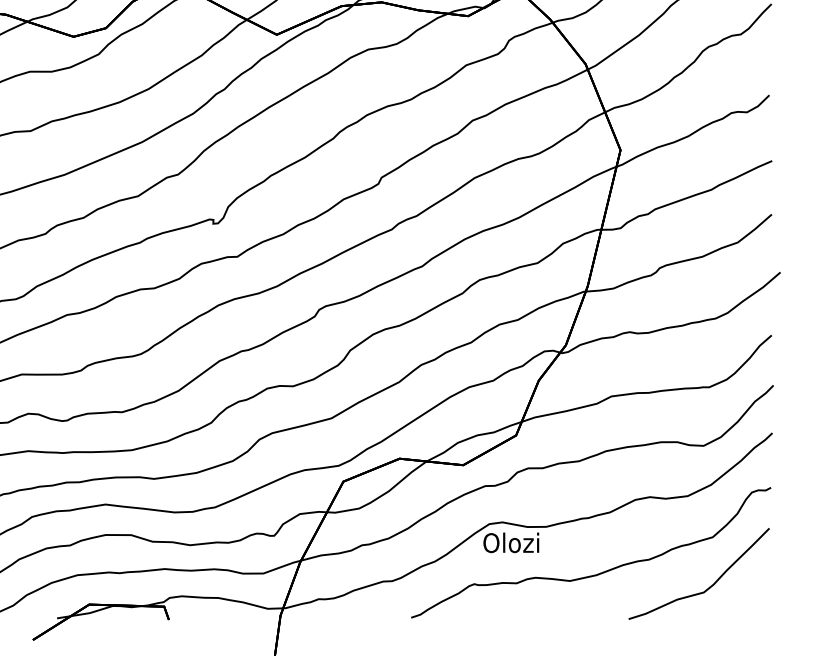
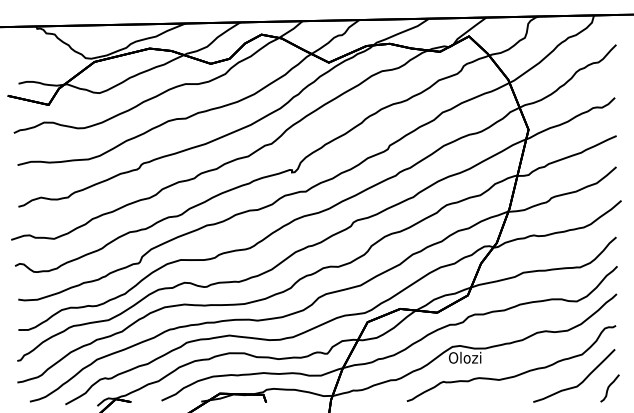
curve: (759, 593) -> (609, 387), added

